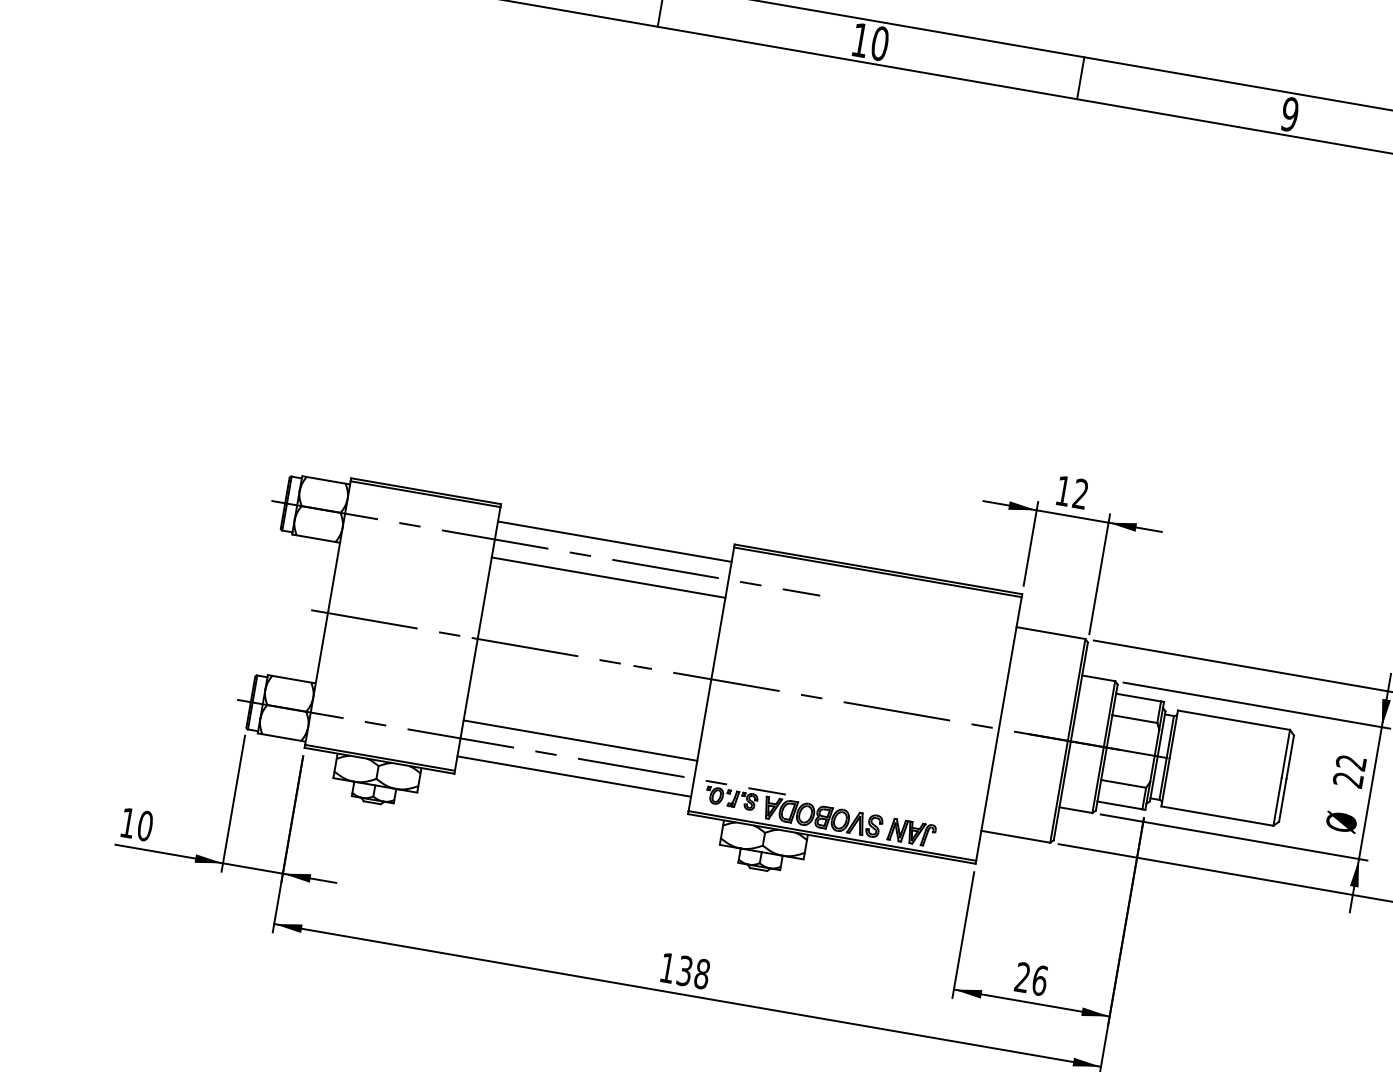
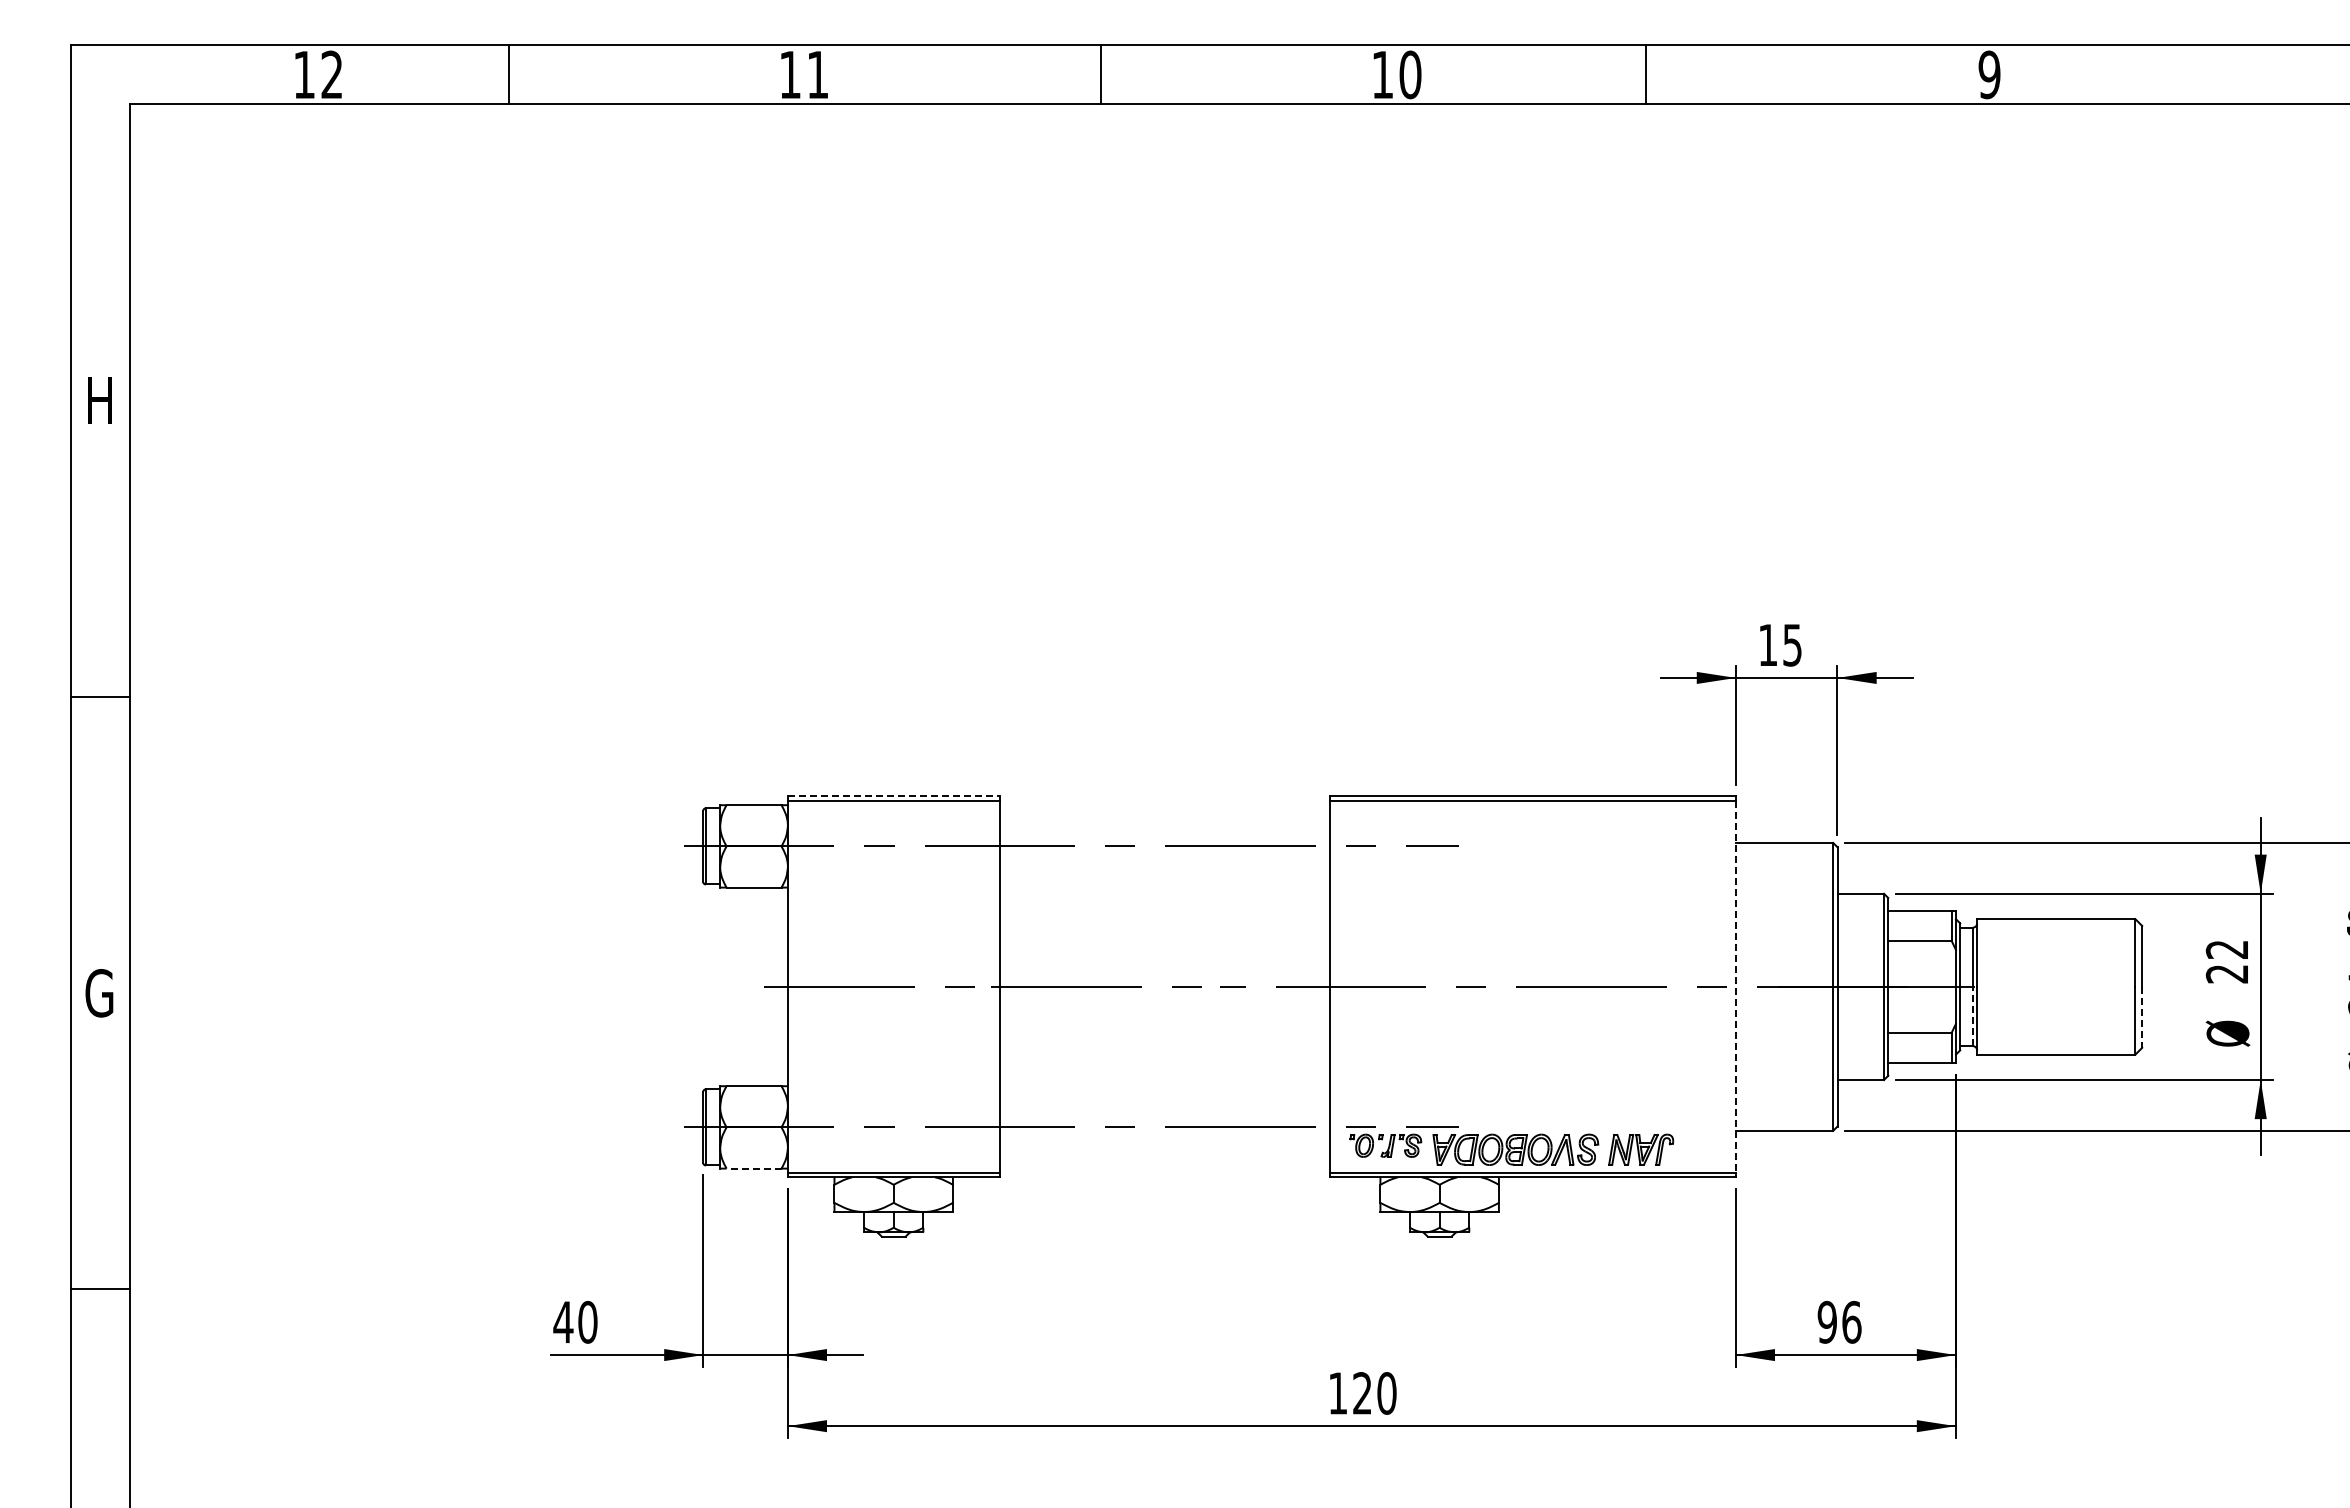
line: (1080, 77) -> (1645, 74), moved
line: (425, 491) -> (893, 796), solid -> dashed
text: (1080, 493) -> (1792, 644), 12 -> 15
line: (614, 542) -> (1164, 821), removed
line: (608, 577) -> (1164, 871), removed
line: (998, 729) -> (1735, 987), solid -> dashed
line: (281, 737) -> (753, 1168), solid -> dashed
line: (580, 740) -> (1164, 1102), removed
line: (574, 776) -> (1164, 1152), removed
line: (1162, 778) -> (1972, 1016), solid -> dashed
line: (1282, 800) -> (2142, 1017), solid -> dashed
text: (128, 823) -> (563, 1322), 10 -> 40
text: (693, 972) -> (1374, 1393), 138 -> 120
text: (1022, 977) -> (1826, 1322), 26 -> 96

